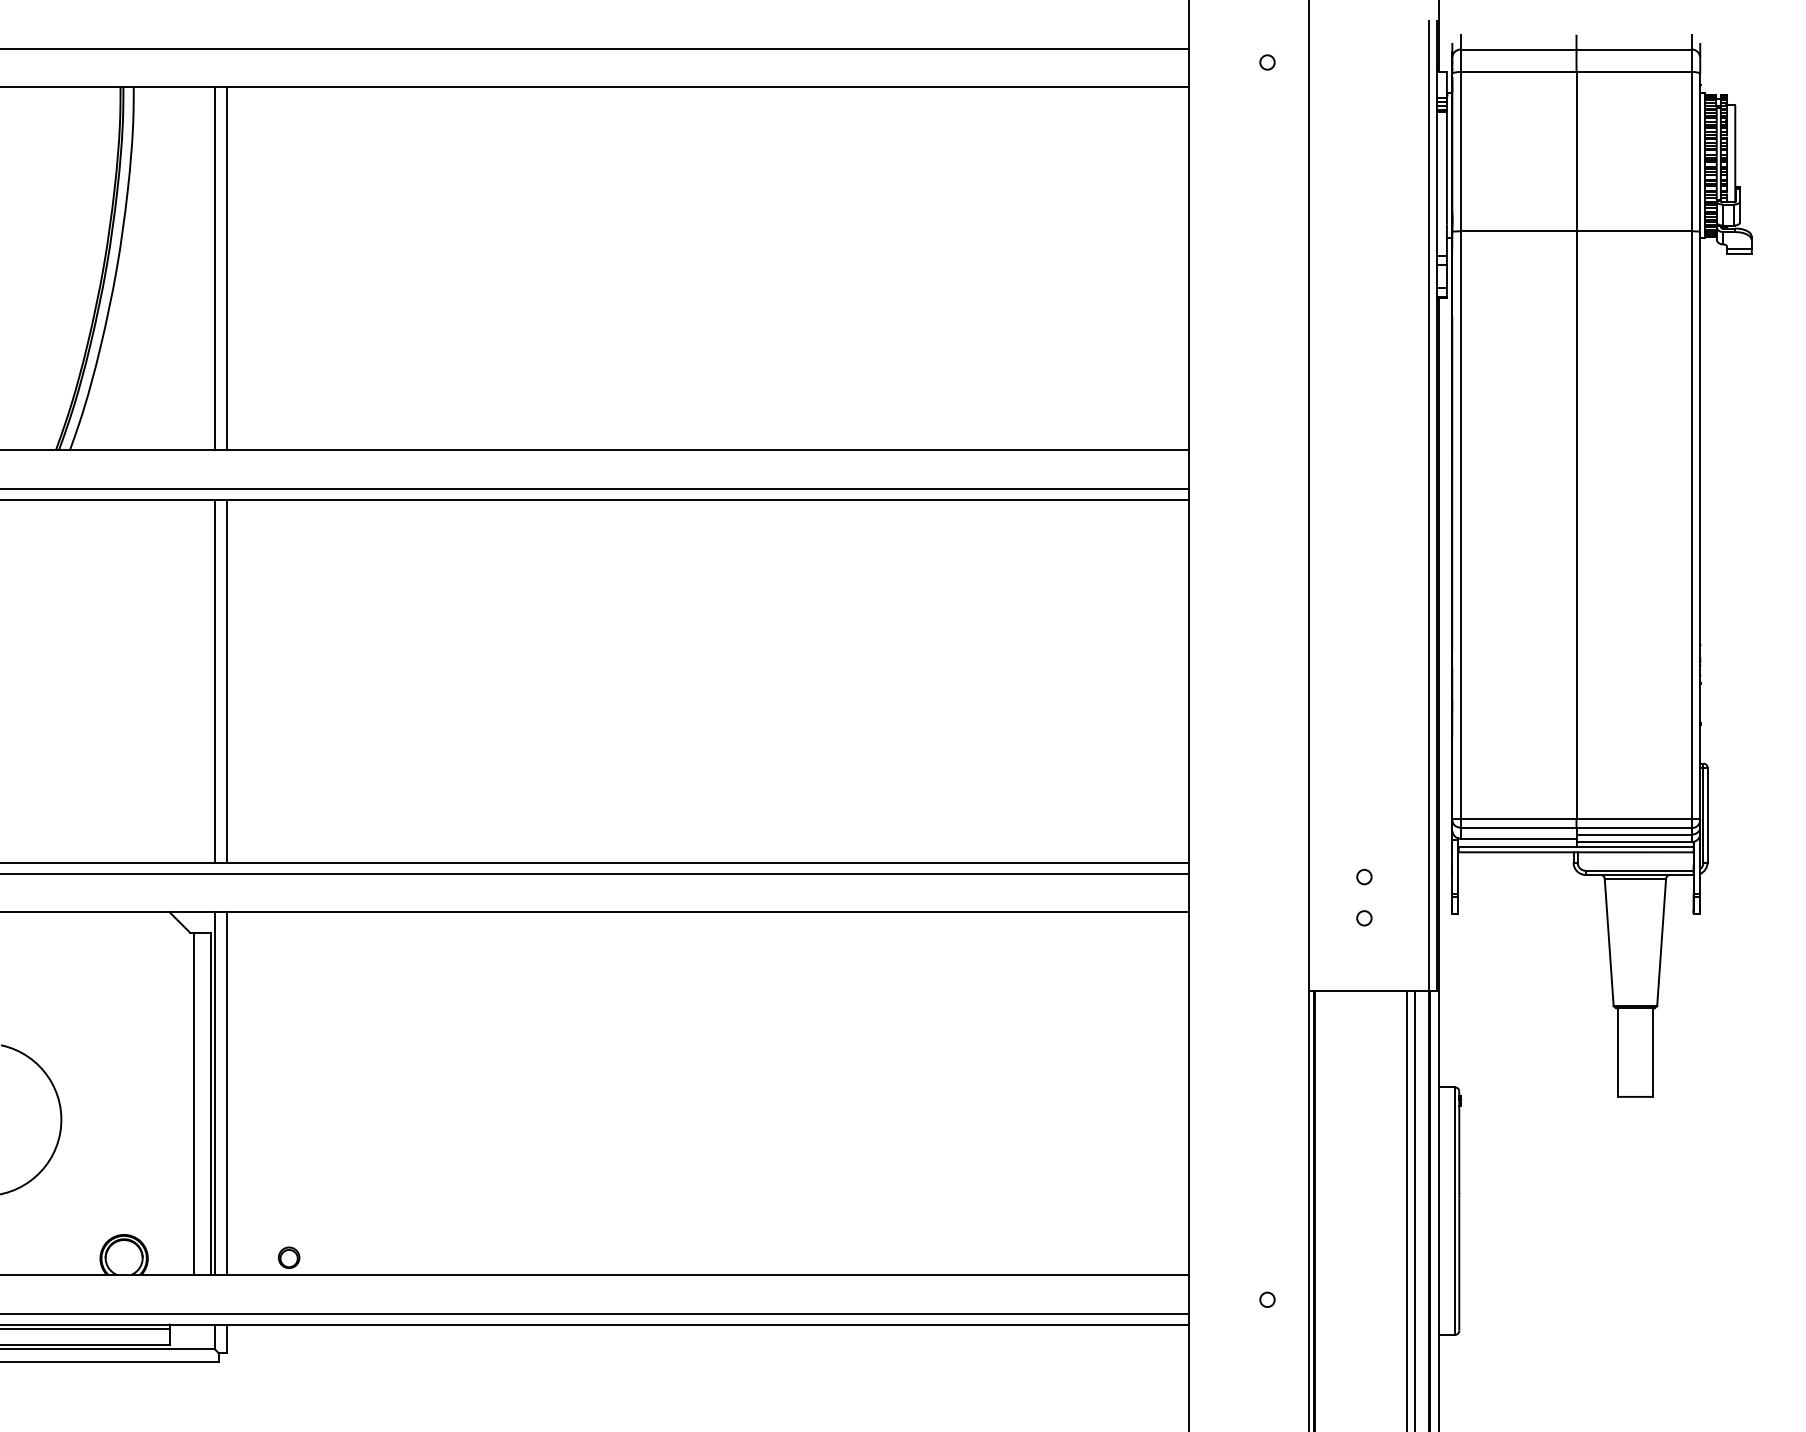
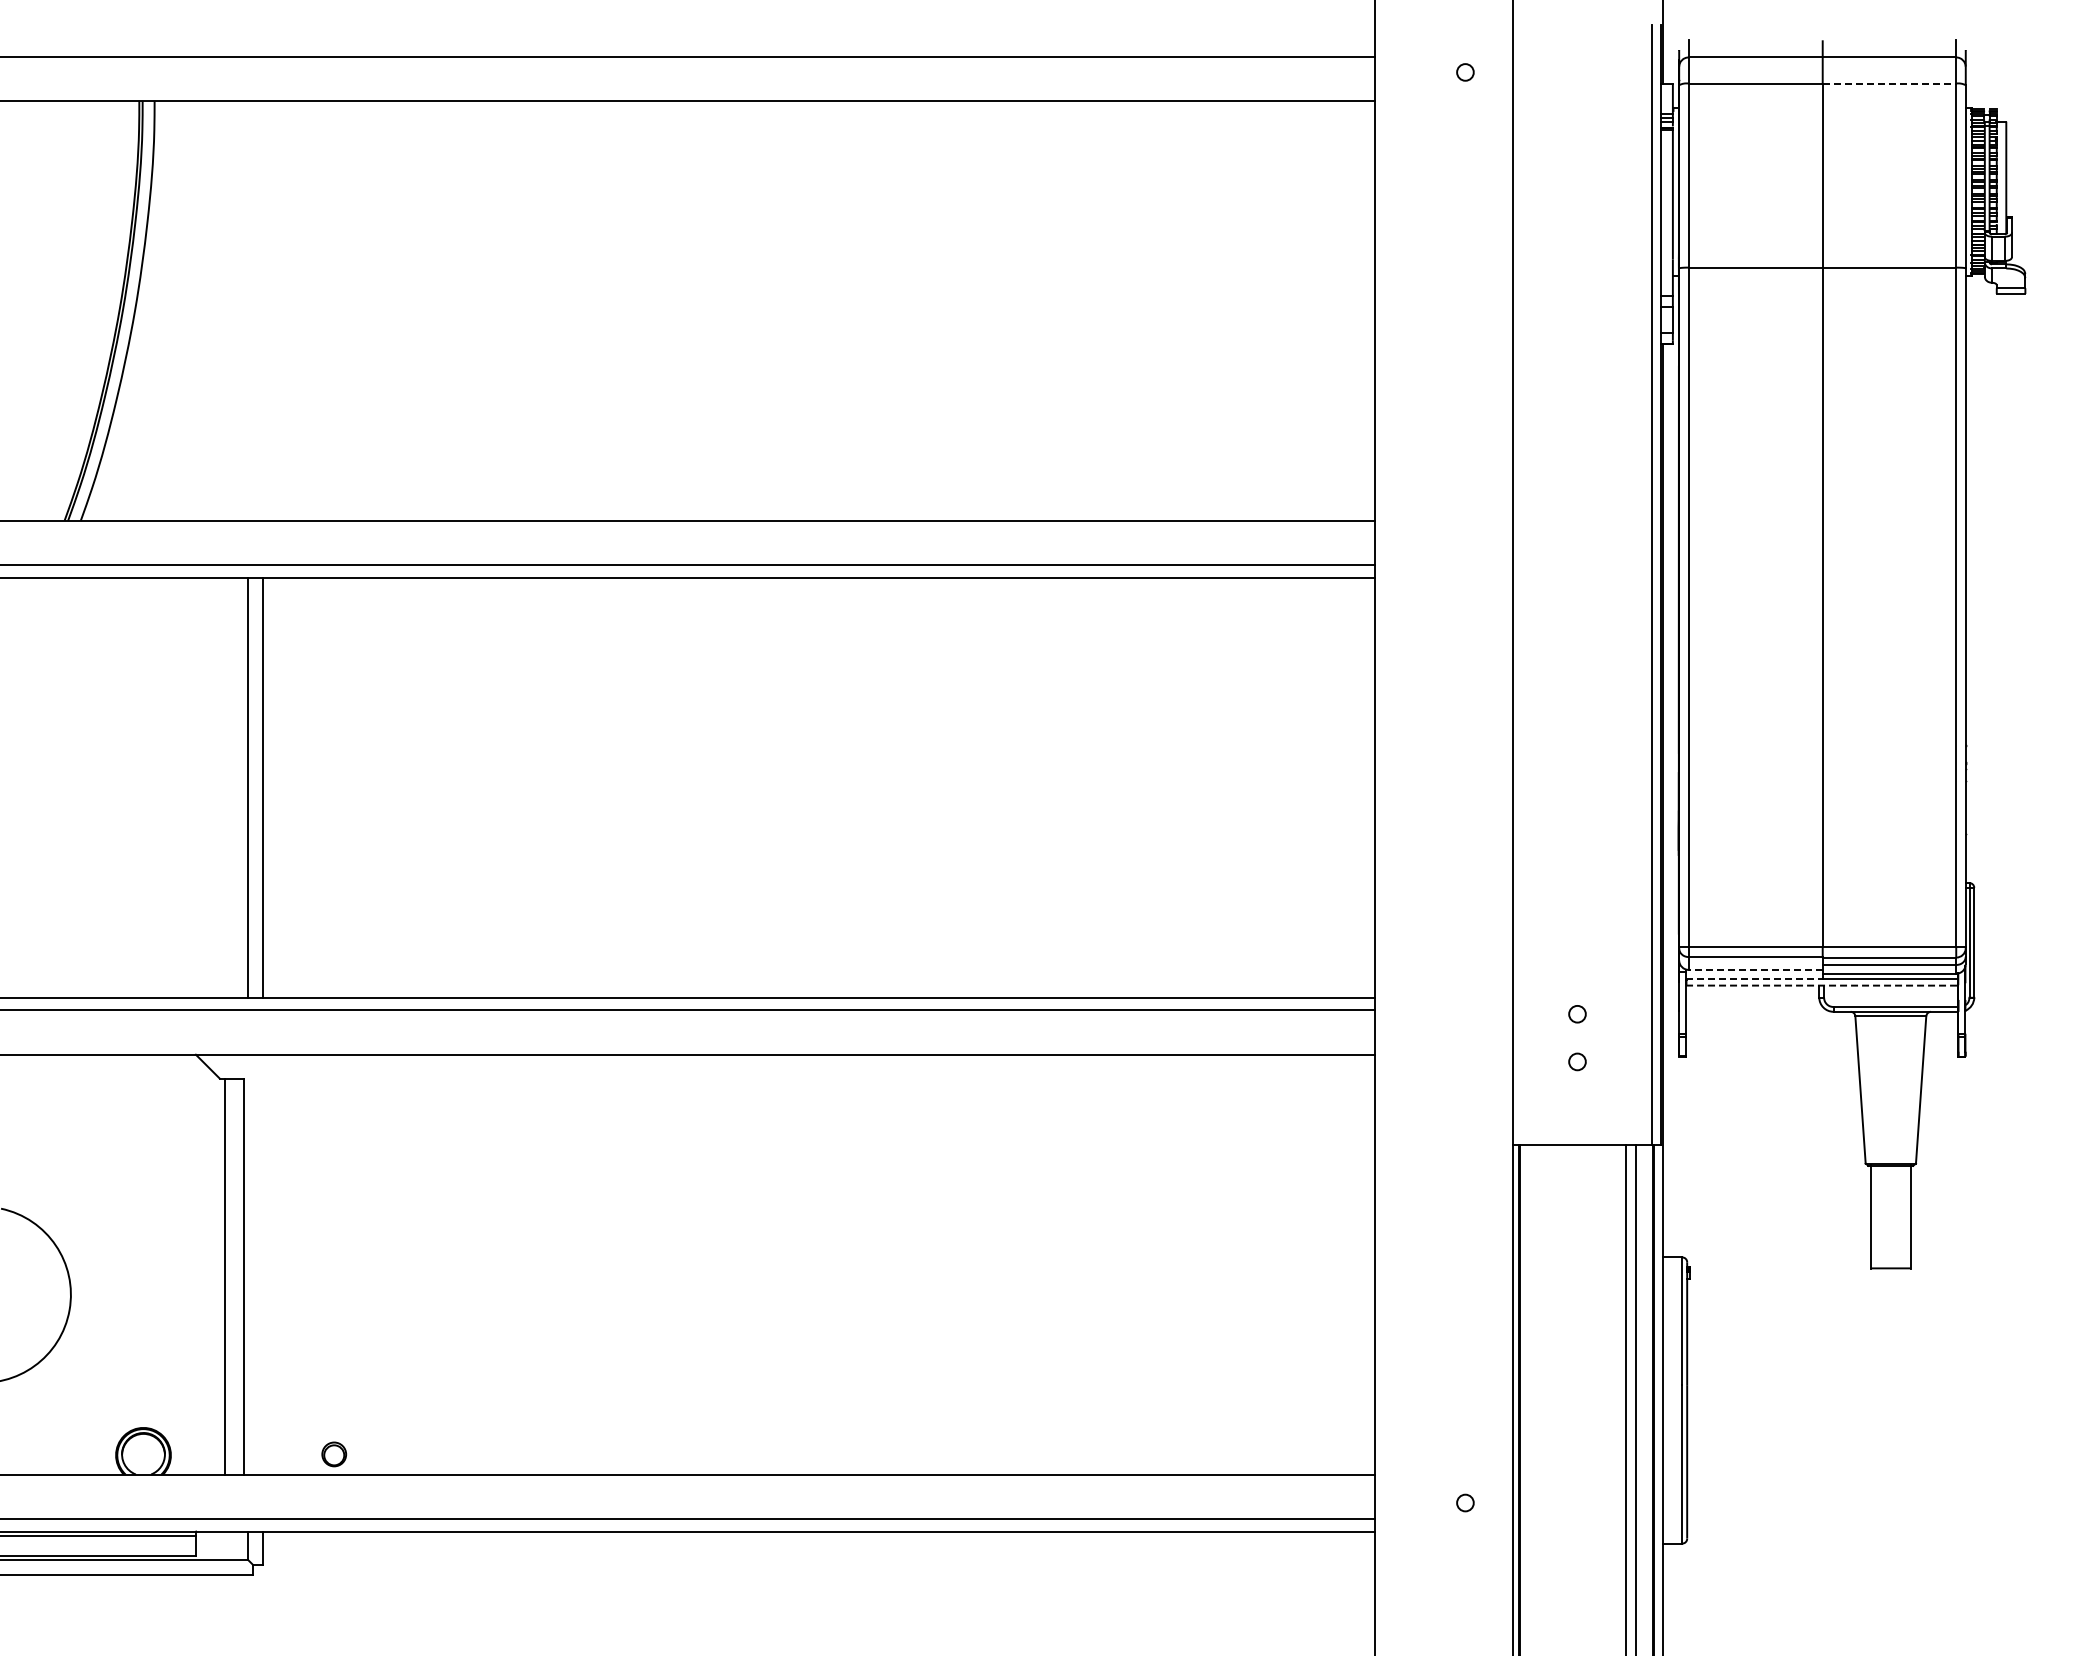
line: (1634, 72) -> (1889, 83), solid -> dashed
line: (214, 268) -> (248, 310), removed
line: (227, 268) -> (262, 310), removed
line: (1518, 838) -> (1755, 969), solid -> dashed
line: (1517, 847) -> (1754, 979), solid -> dashed
line: (1576, 852) -> (1822, 985), solid -> dashed
line: (214, 1093) -> (248, 1264), removed
line: (227, 1093) -> (262, 1264), removed

